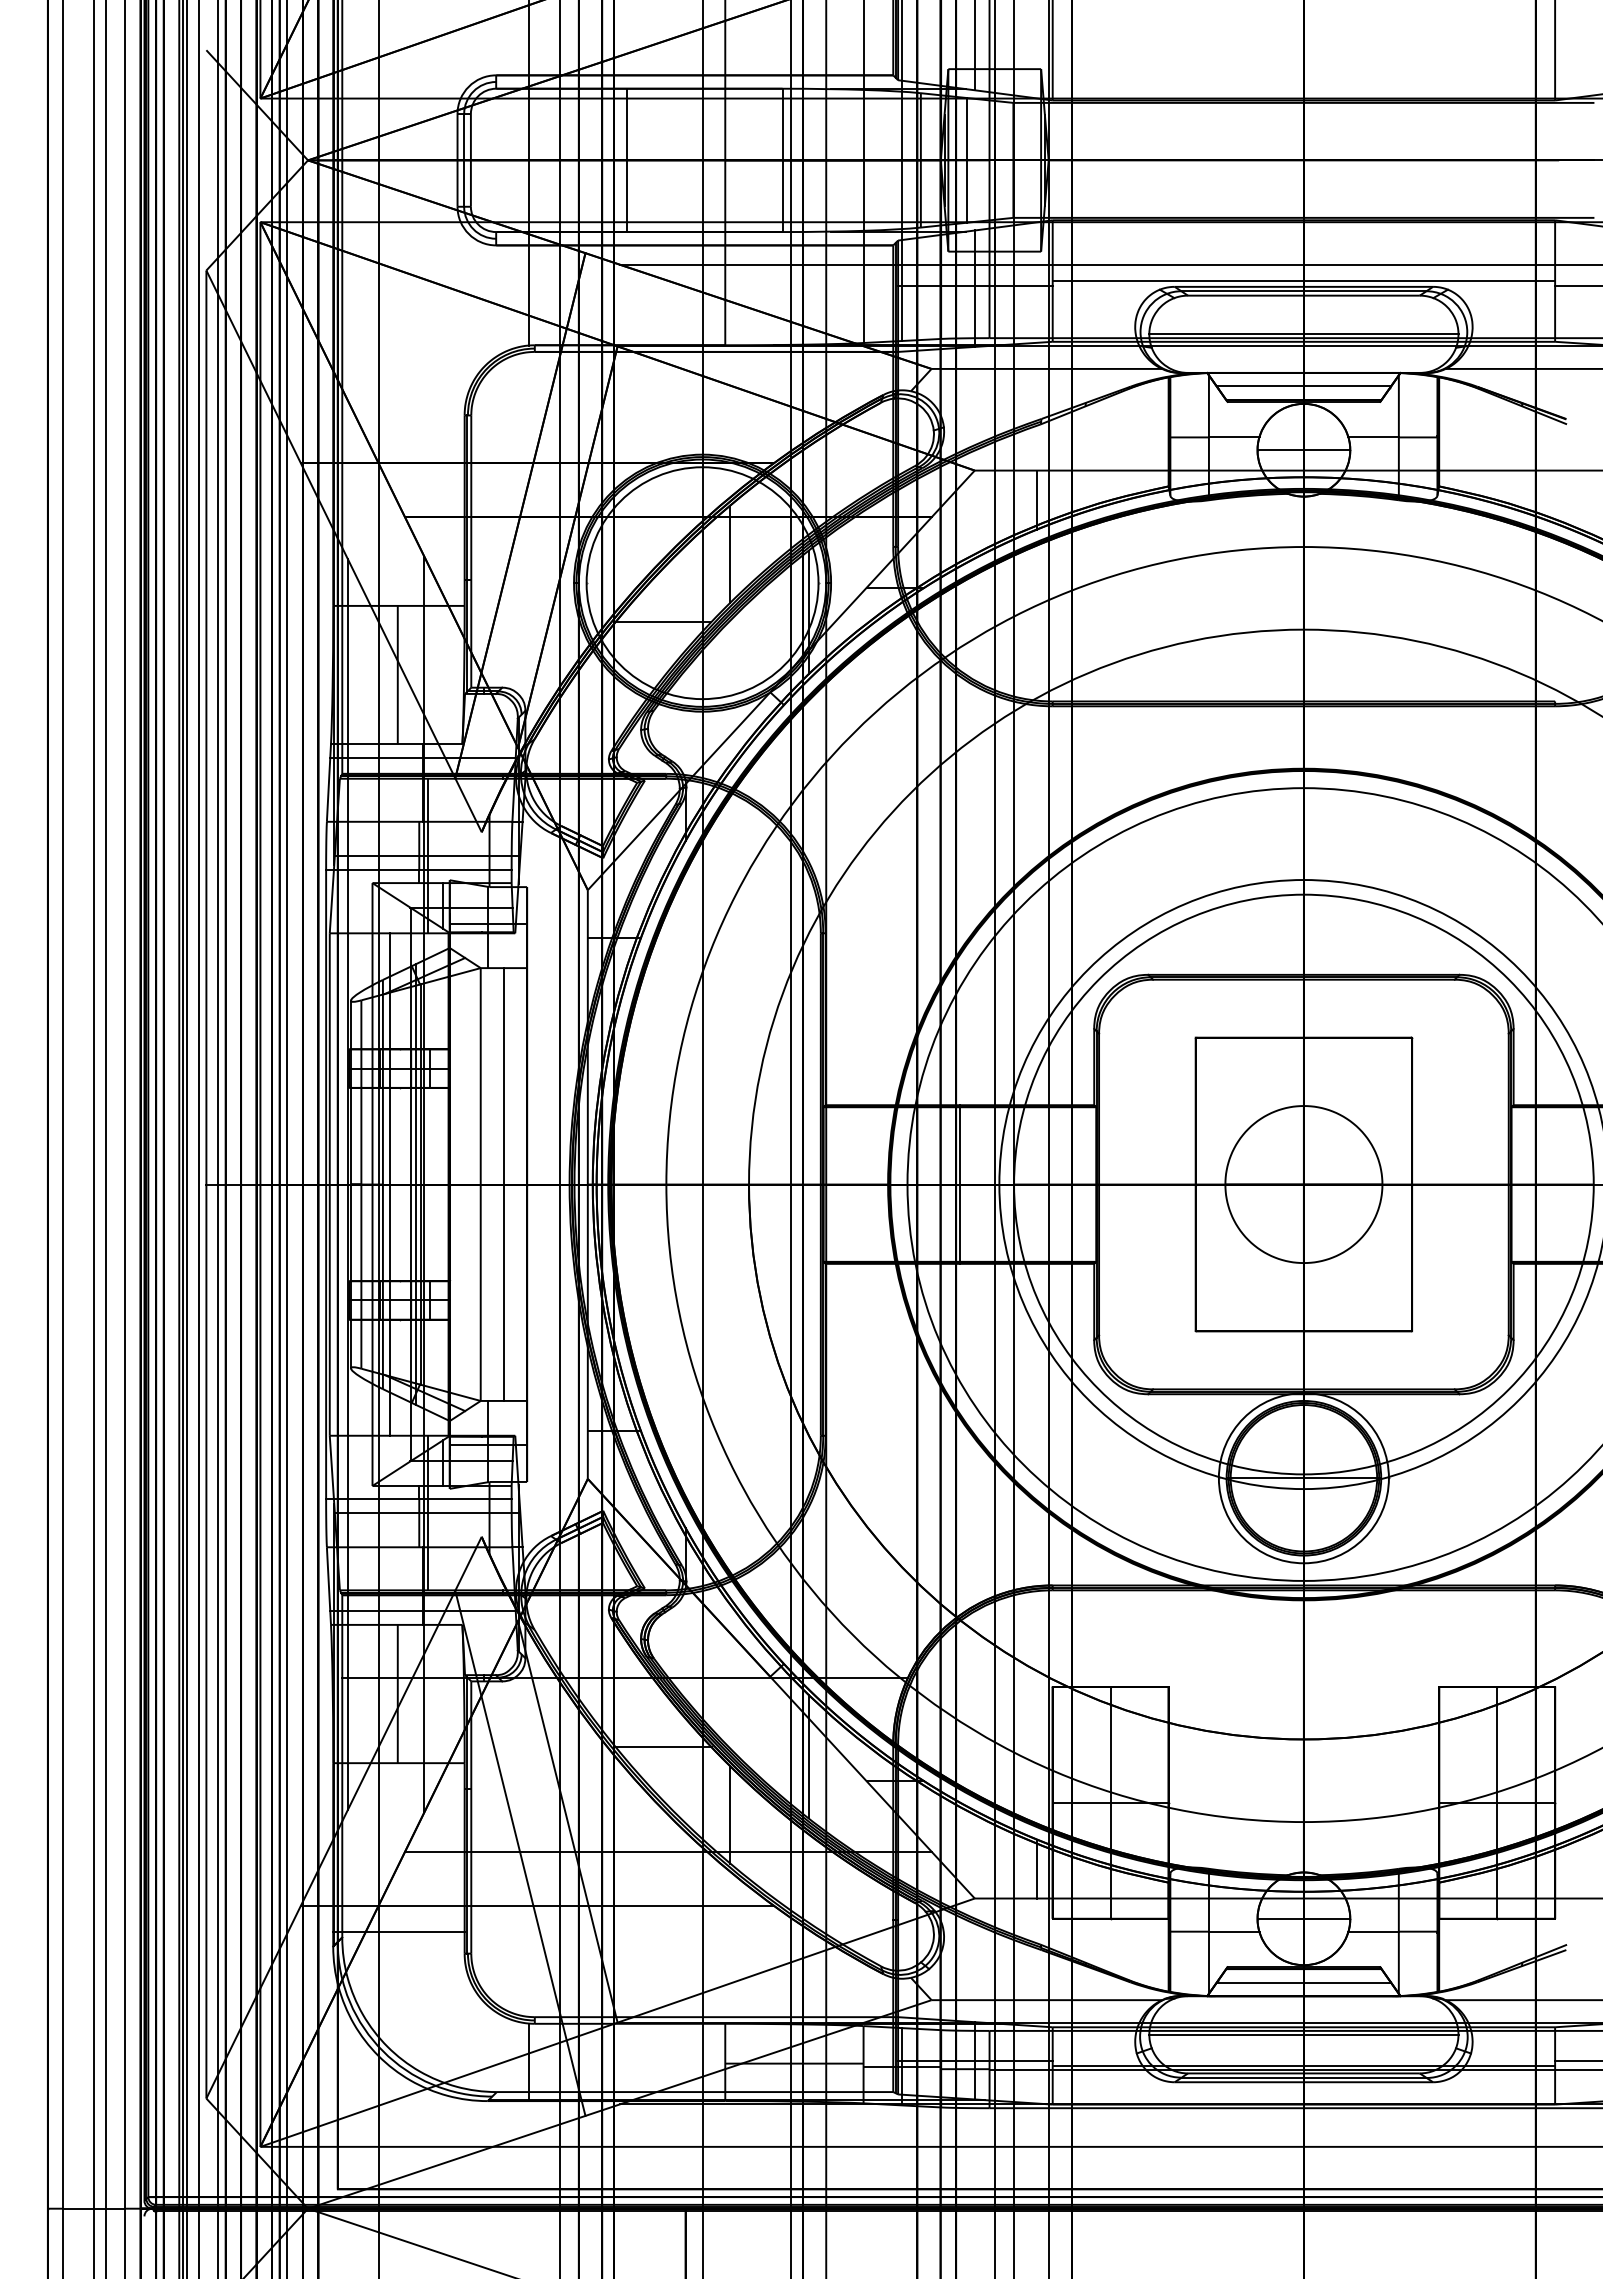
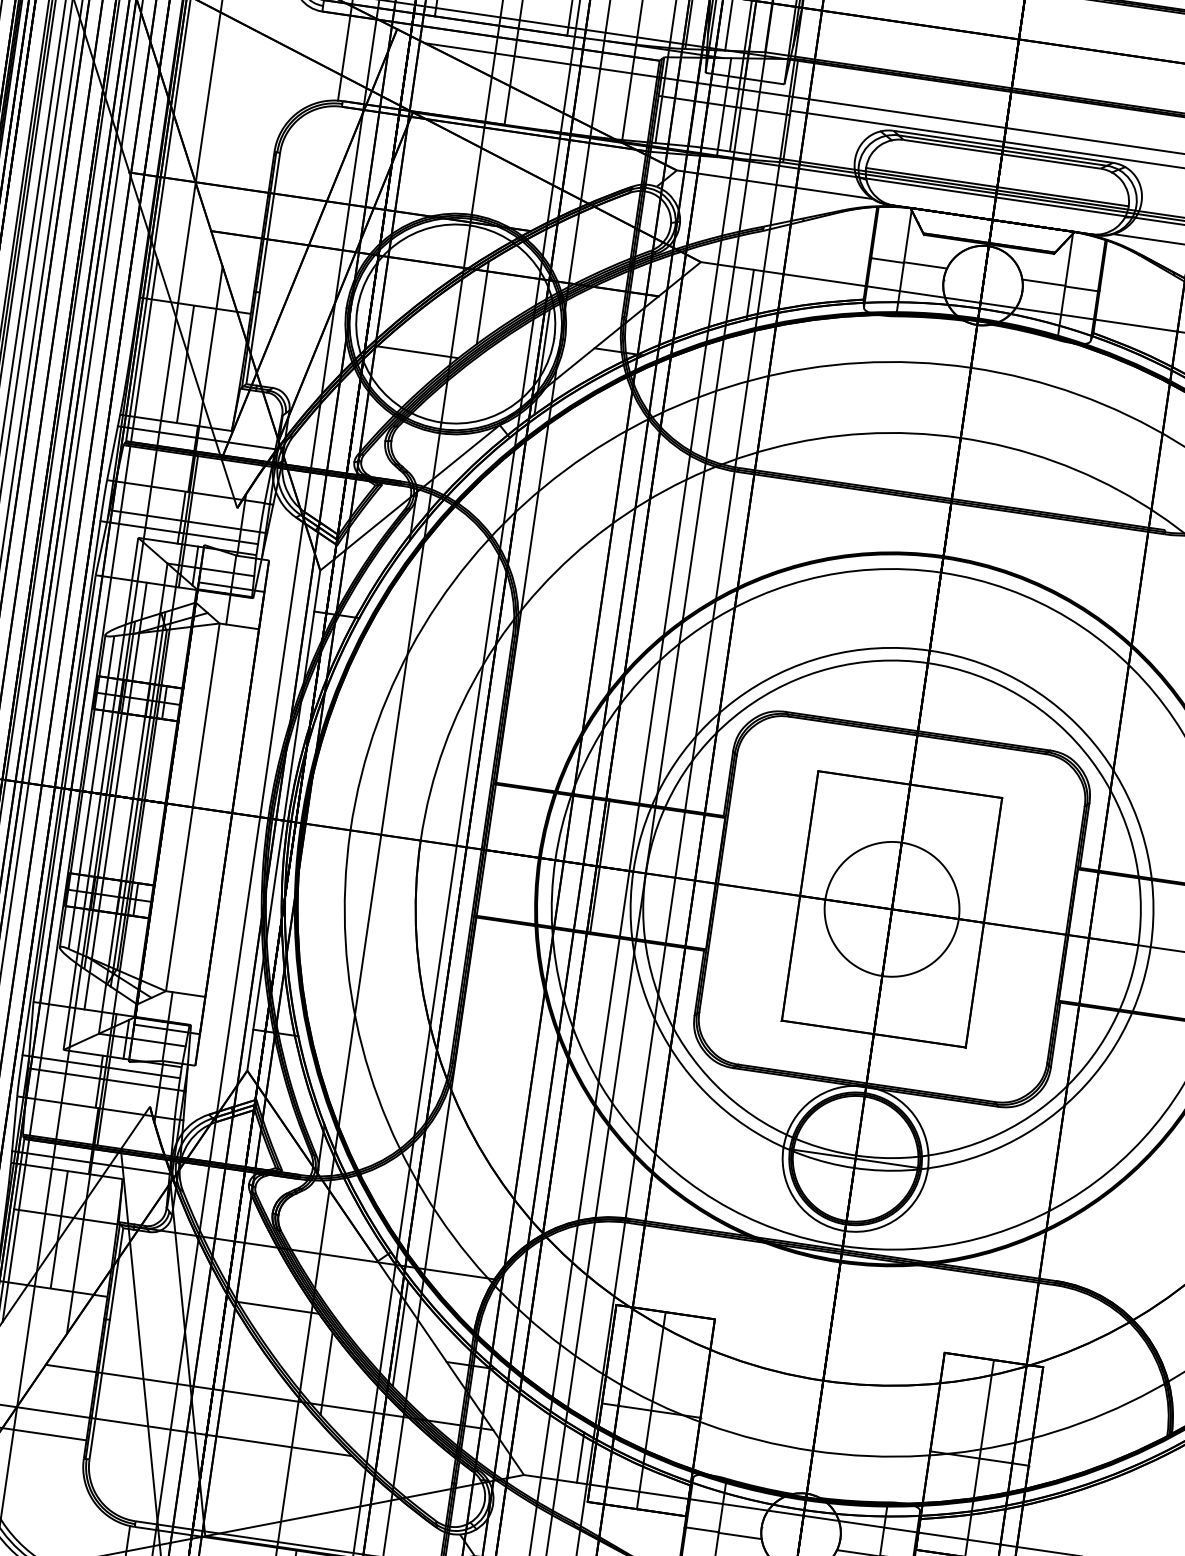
line: (1303, 386) -> (990, 231), removed
line: (1303, 450) -> (982, 285), removed
line: (503, 1184) -> (212, 810), removed
line: (1303, 1918) -> (800, 1532), removed

